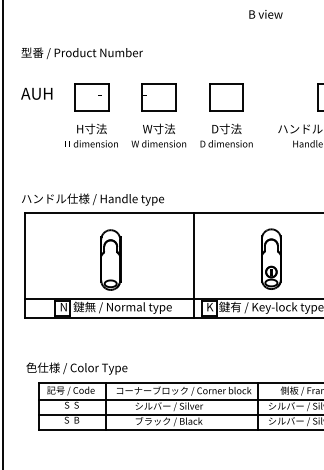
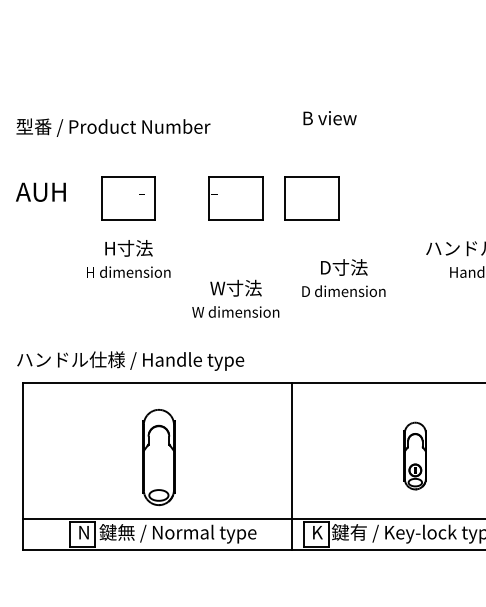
text: (265, 14) -> (329, 118), moved
part: (226, 97) -> (311, 198), moved
text: (158, 135) -> (235, 298), moved
text: (226, 135) -> (343, 277), moved
part: (271, 258) -> (415, 455), size x0.7

